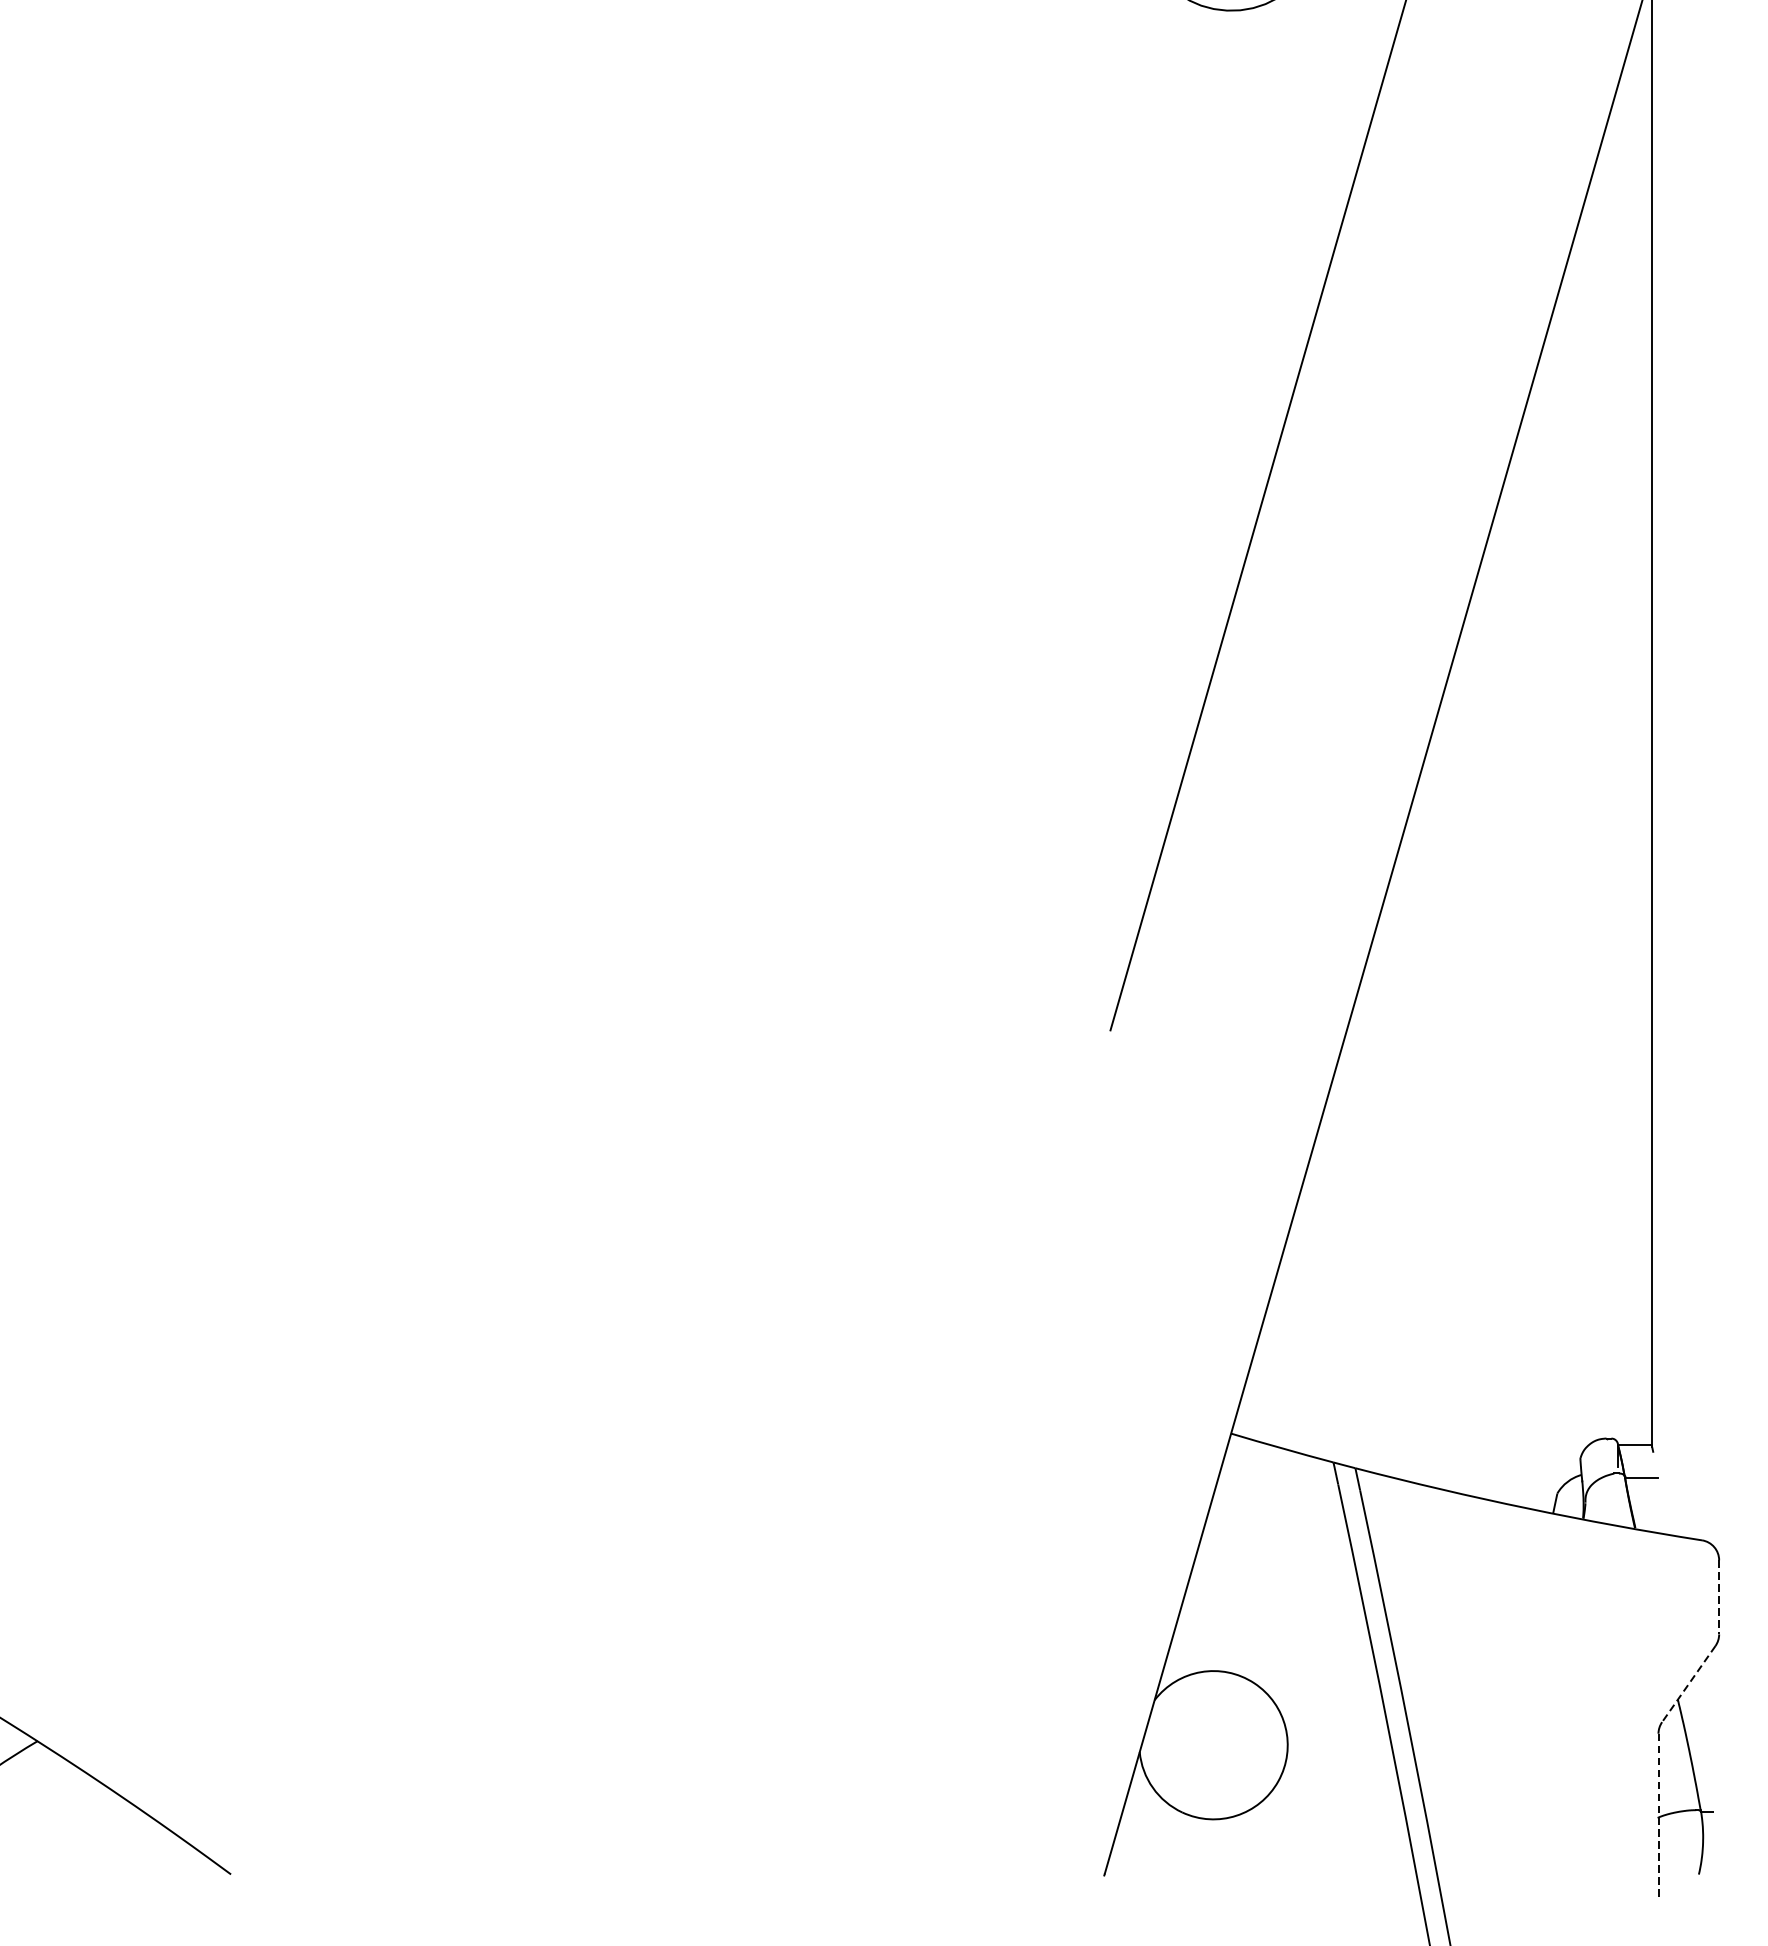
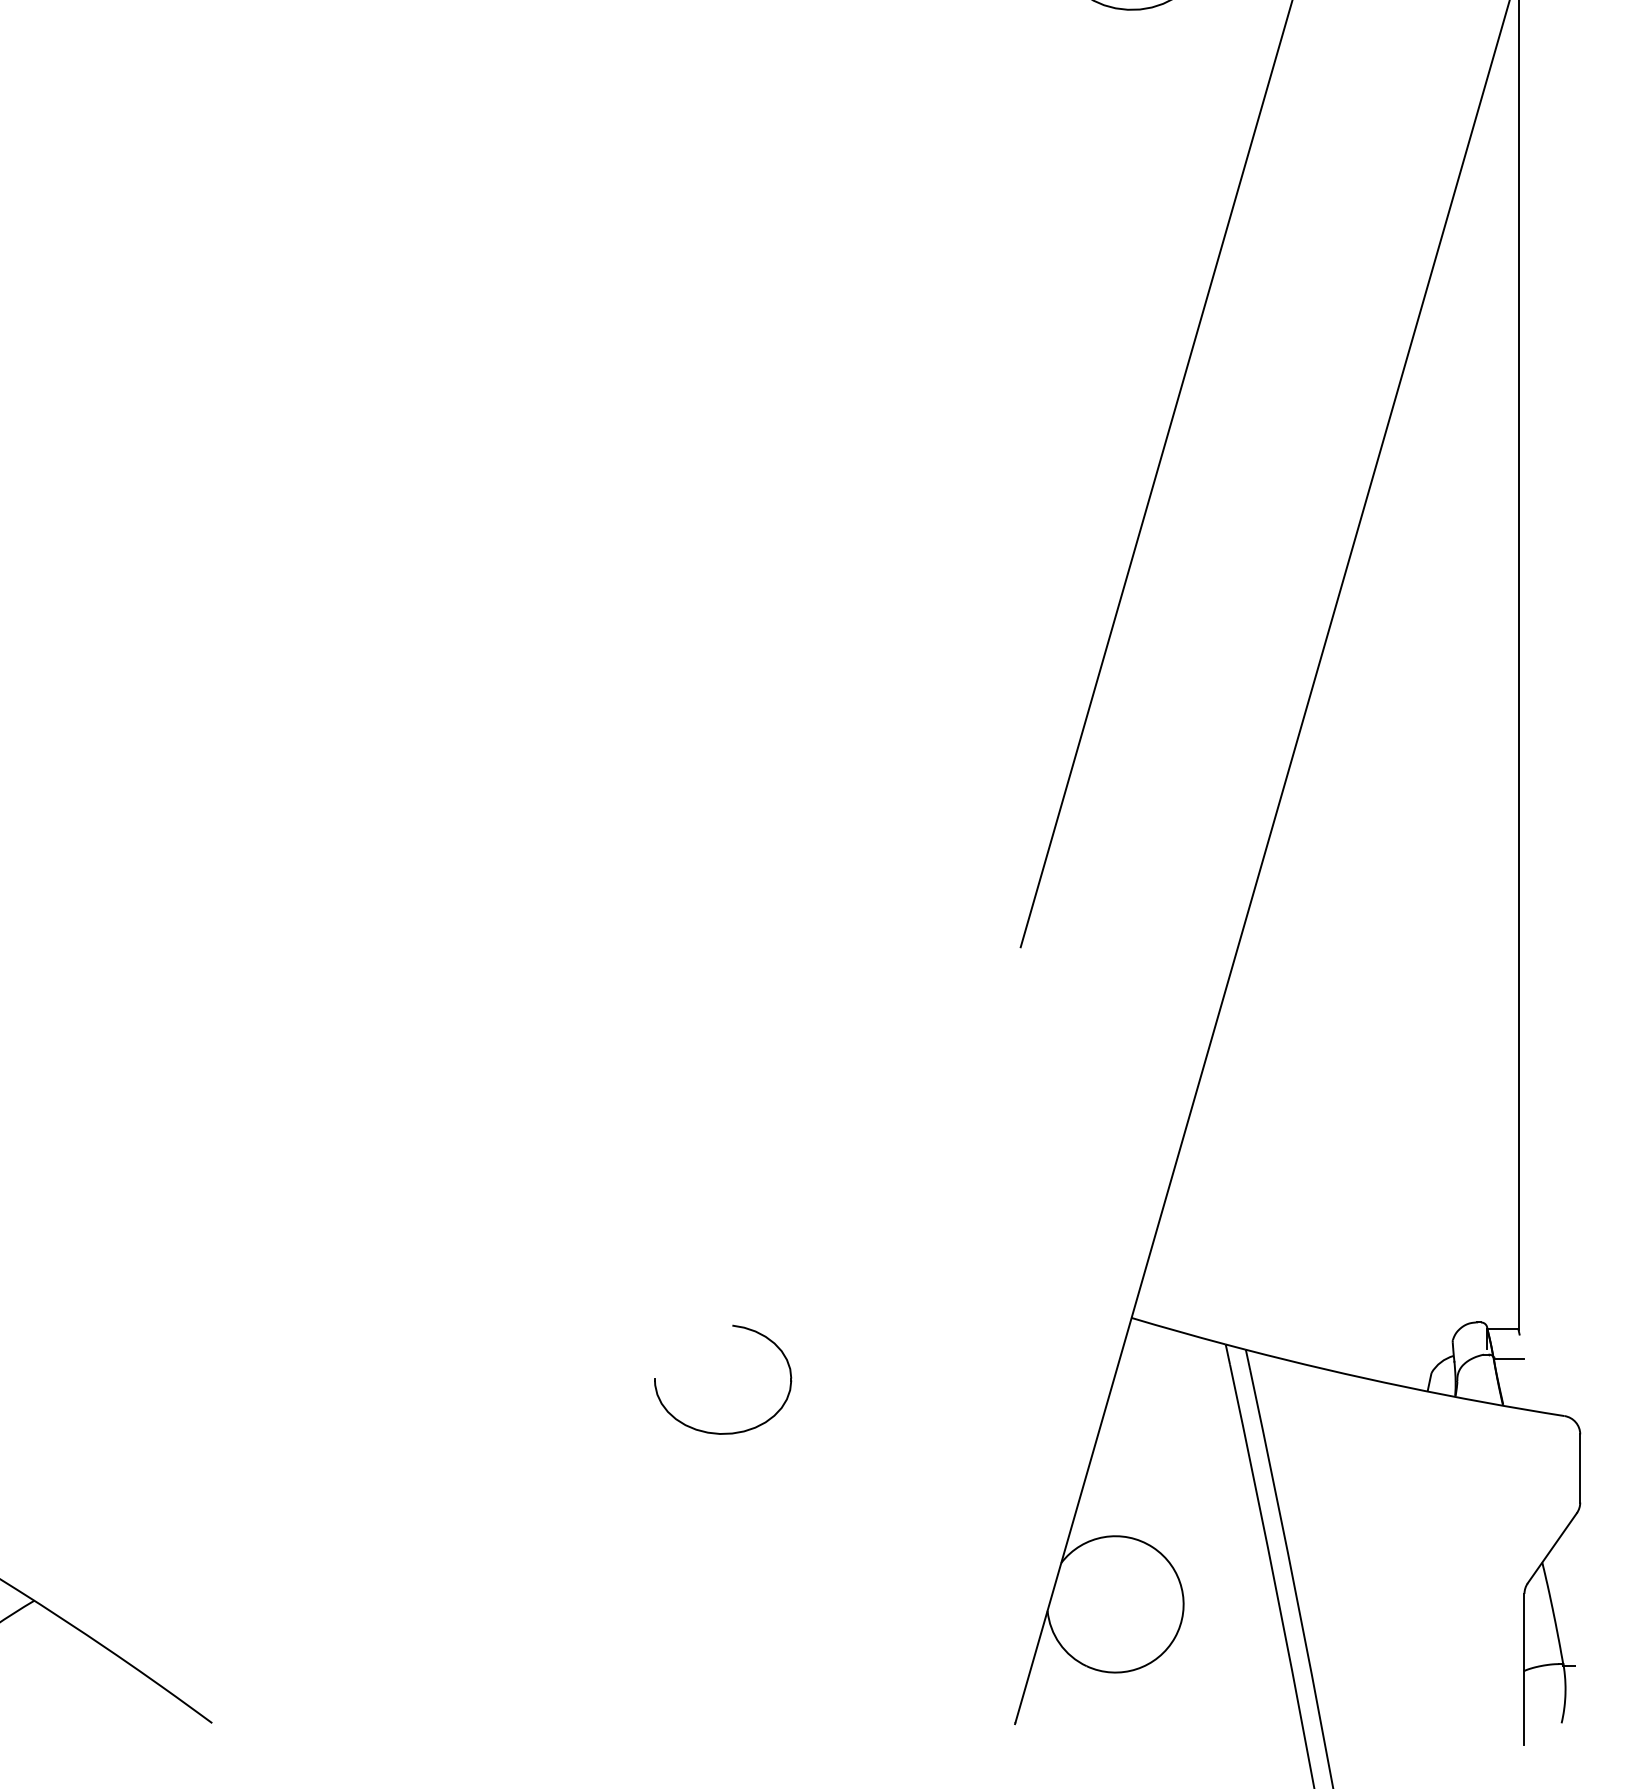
part: (788, 1558) -> (724, 1432), added
line: (1719, 1597) -> (1580, 1468), dashed -> solid
line: (1688, 1684) -> (1552, 1548), dashed -> solid
line: (1658, 1816) -> (1524, 1669), dashed -> solid

